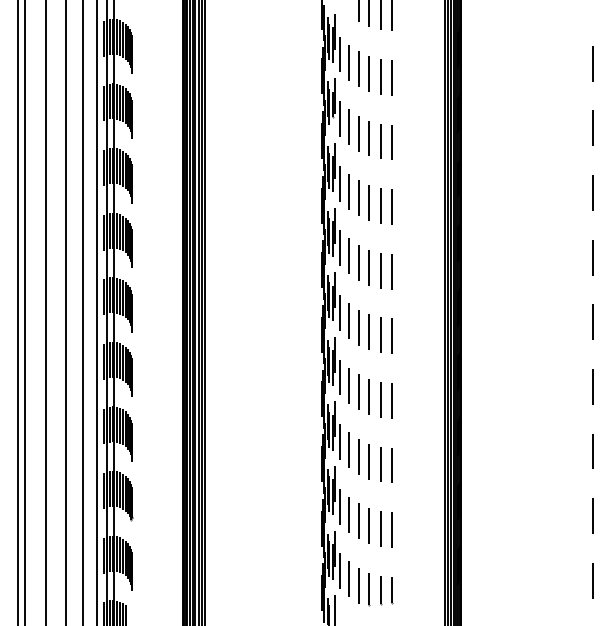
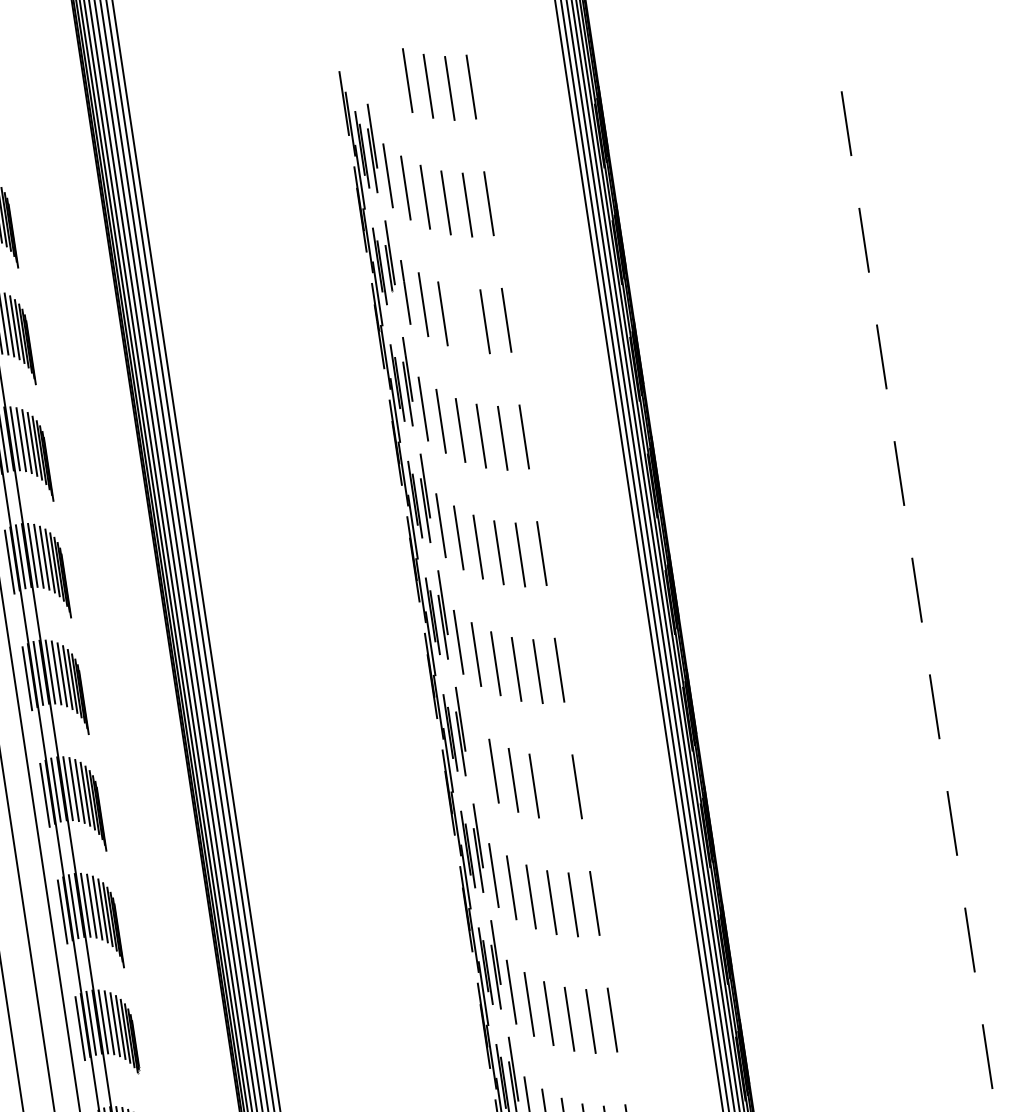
line: (369, 138) -> (464, 319), removed
line: (340, 377) -> (477, 758), removed
line: (380, 399) -> (555, 787), removed

